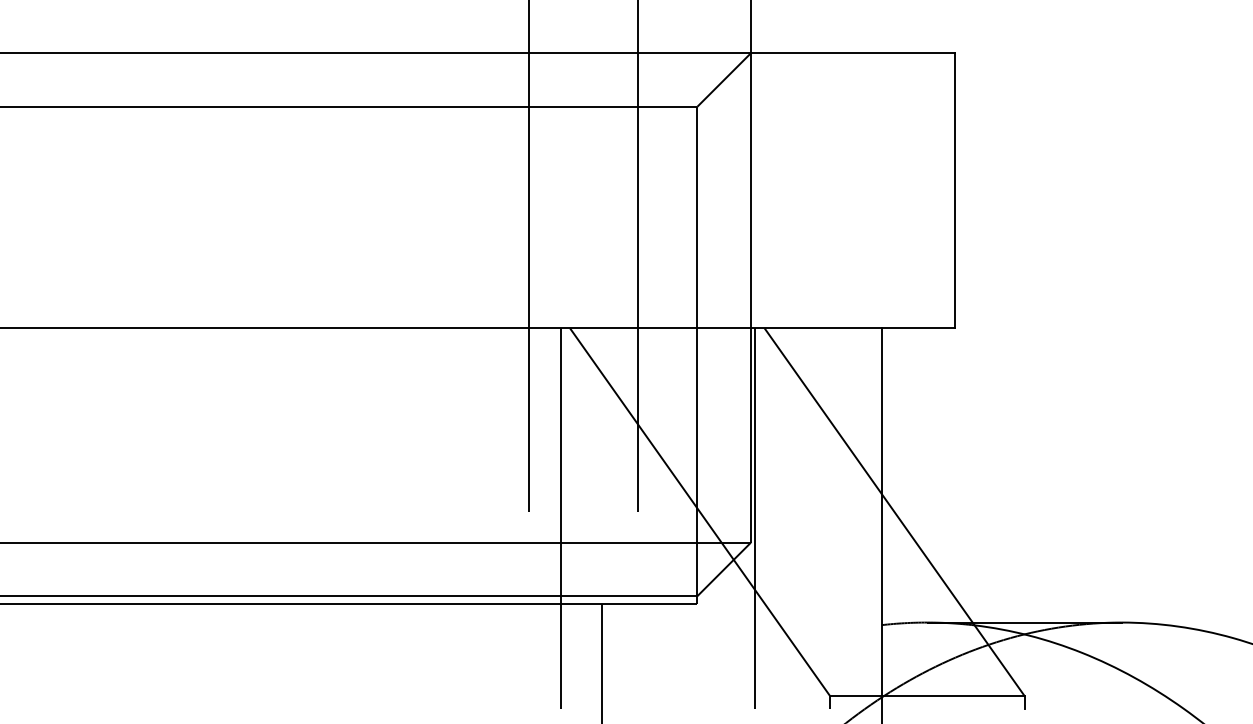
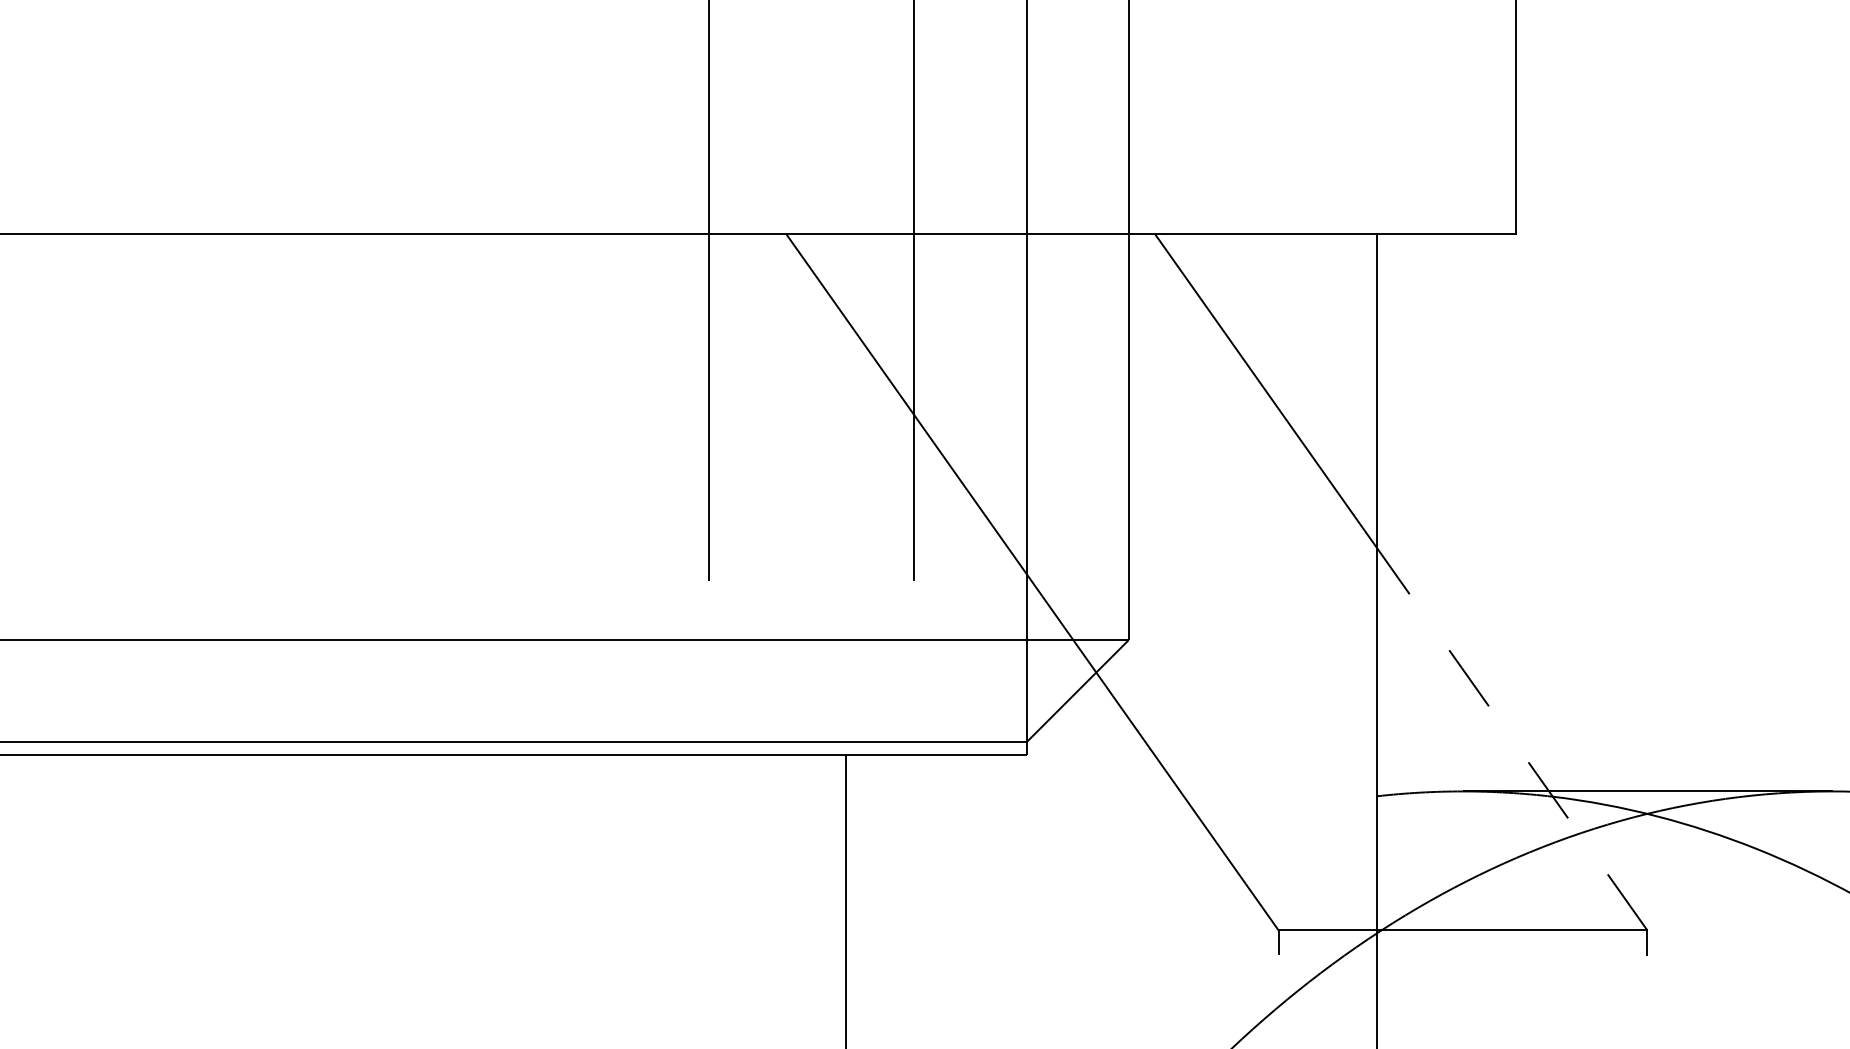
line: (560, 518) -> (767, 594), removed
line: (755, 518) -> (1137, 594), removed
line: (953, 594) -> (1512, 738), solid -> dashed

